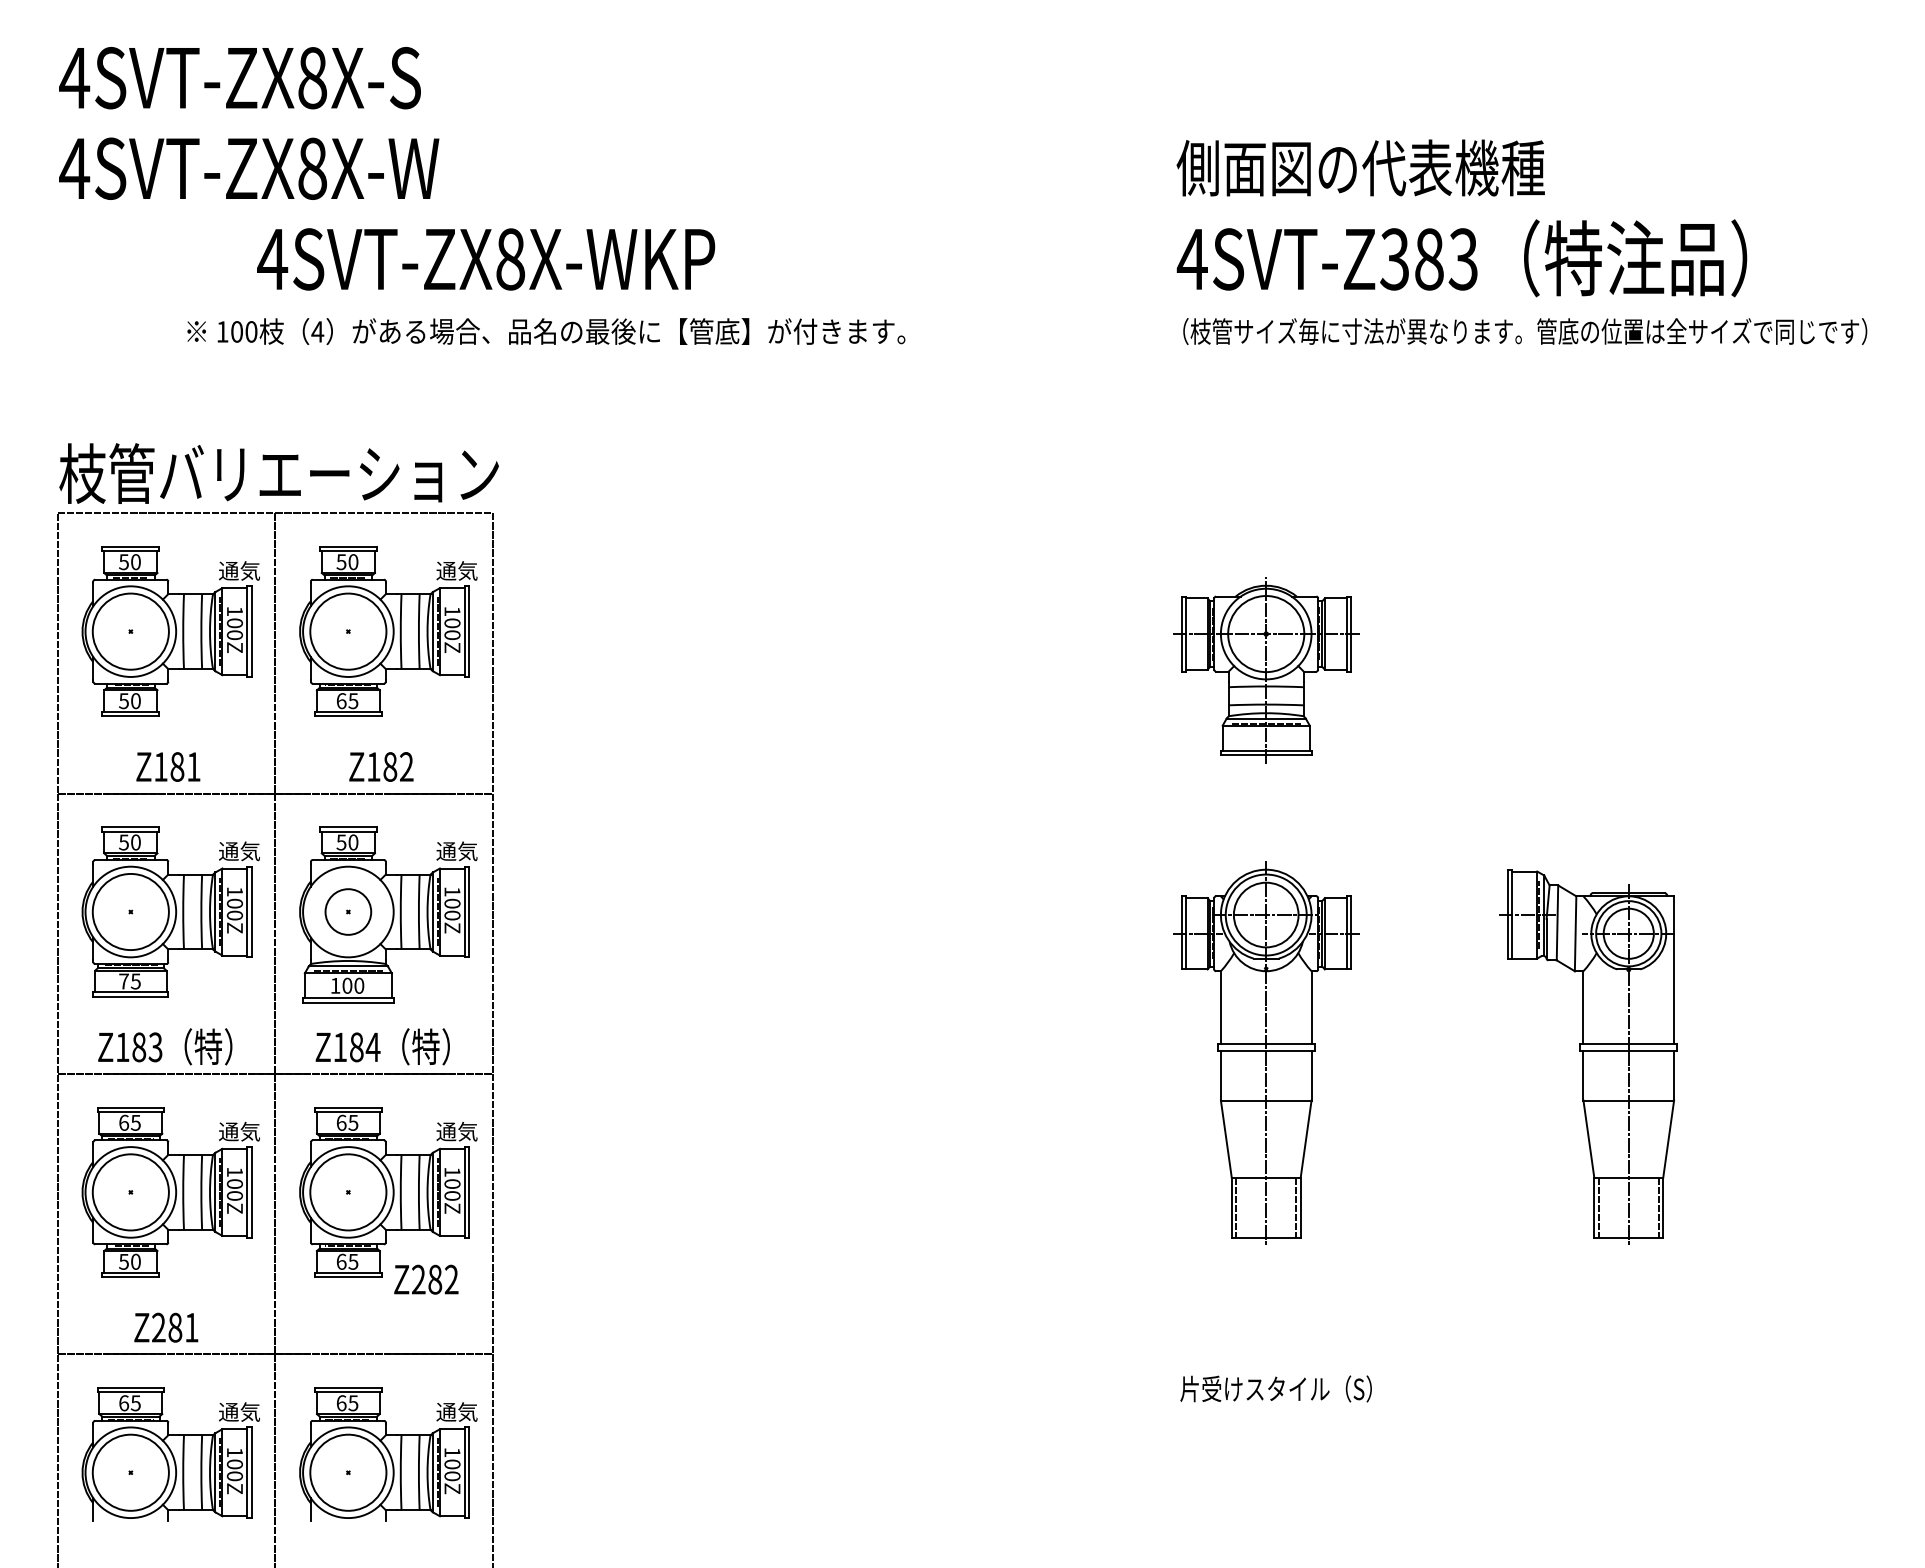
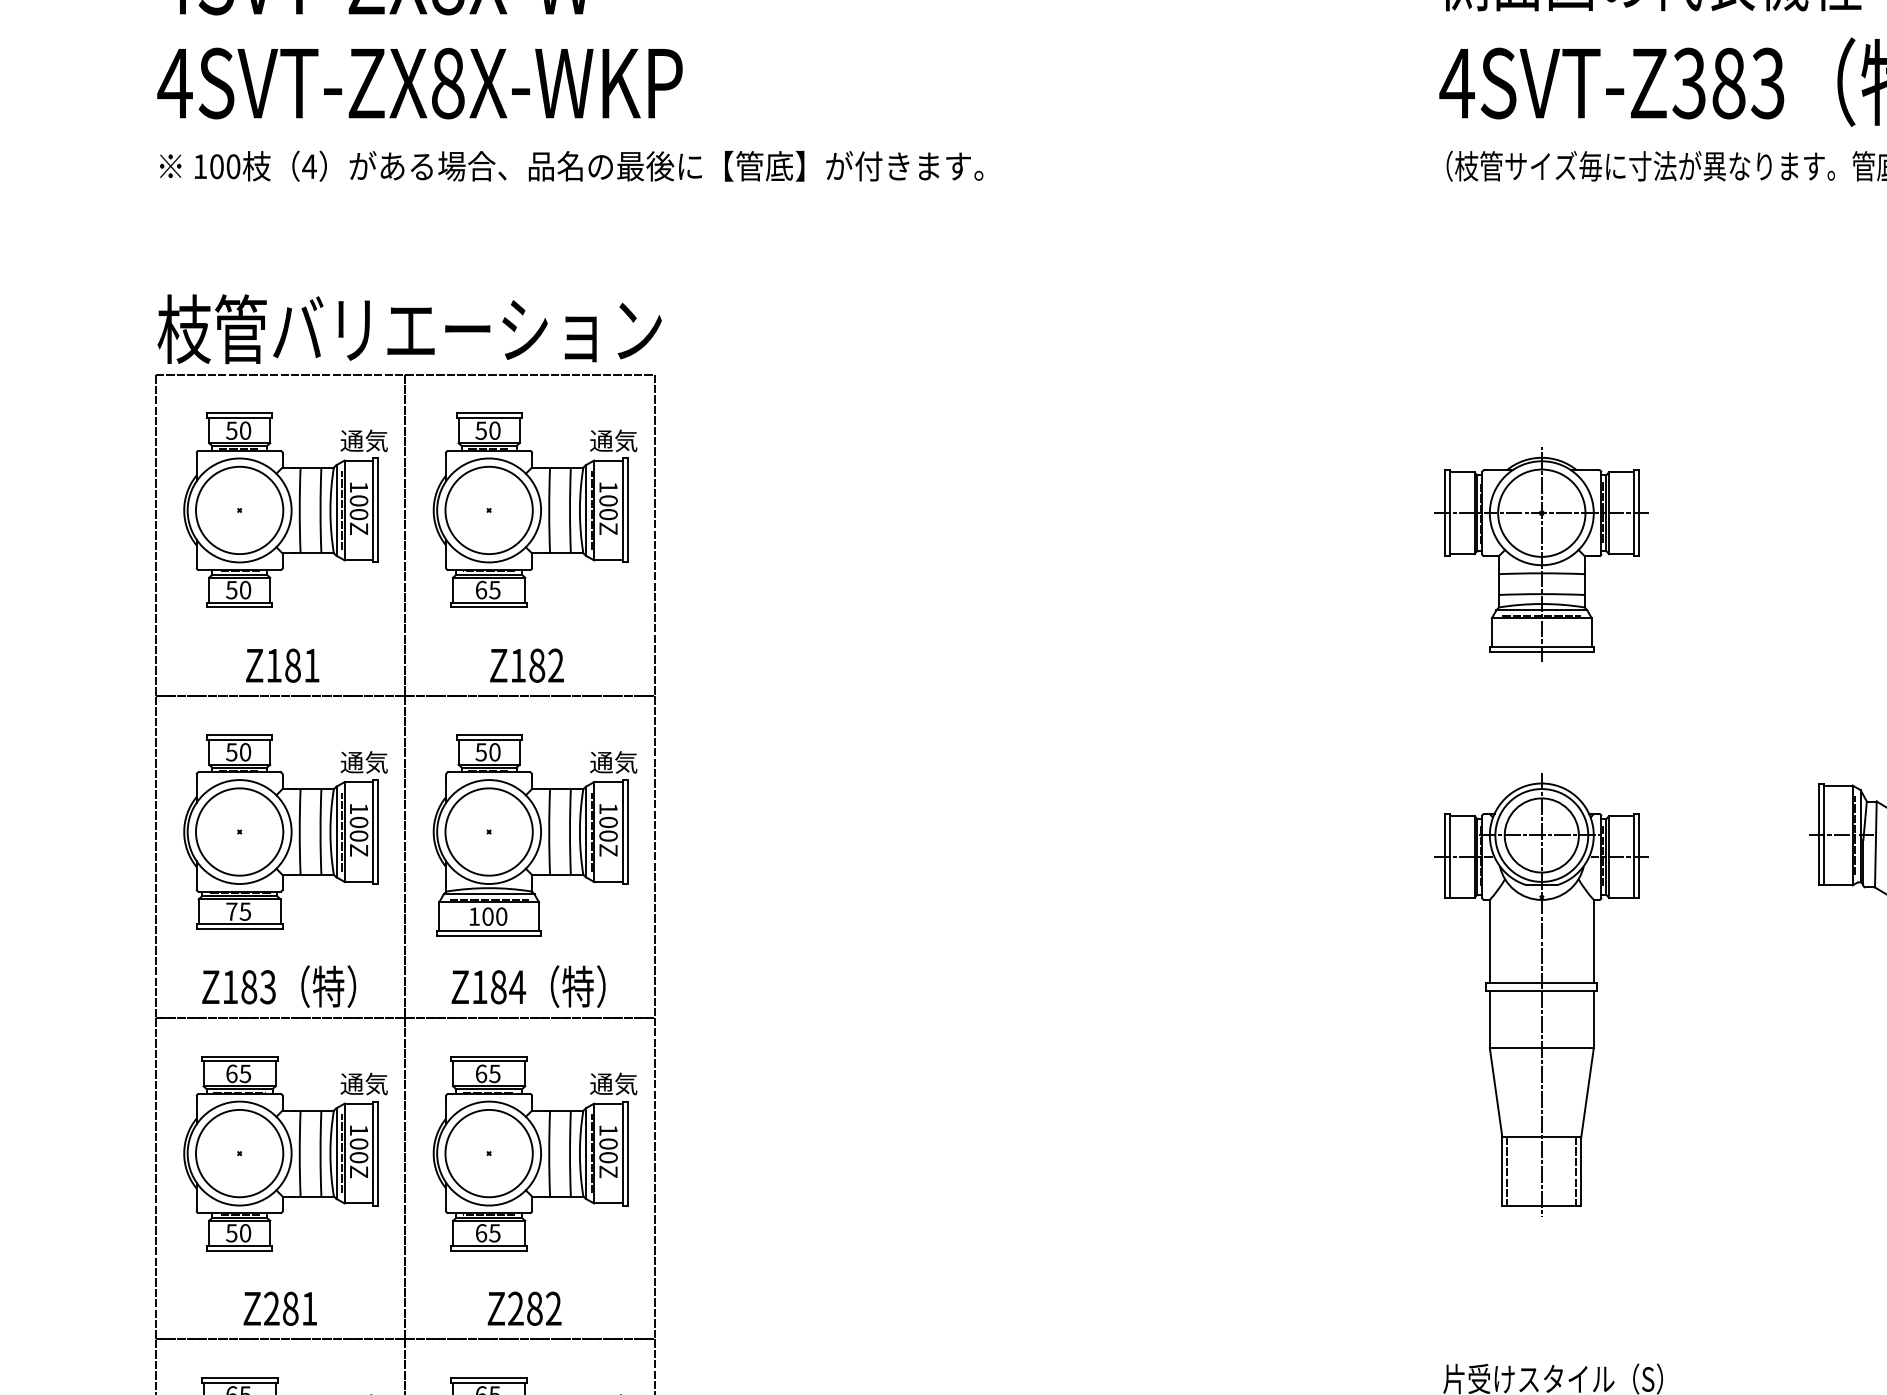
text: (486, 259) -> (420, 83), moved
text: (546, 331) -> (571, 166), moved
circle: (348, 911) -> (489, 831), size x1.67
text: (426, 1279) -> (524, 1308), moved

